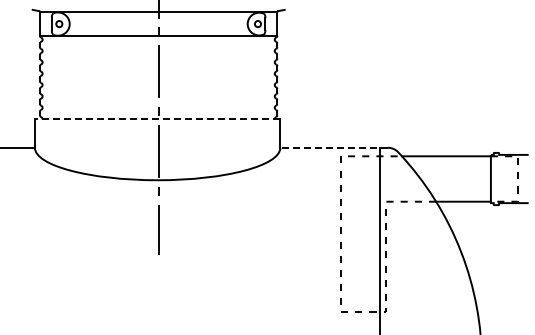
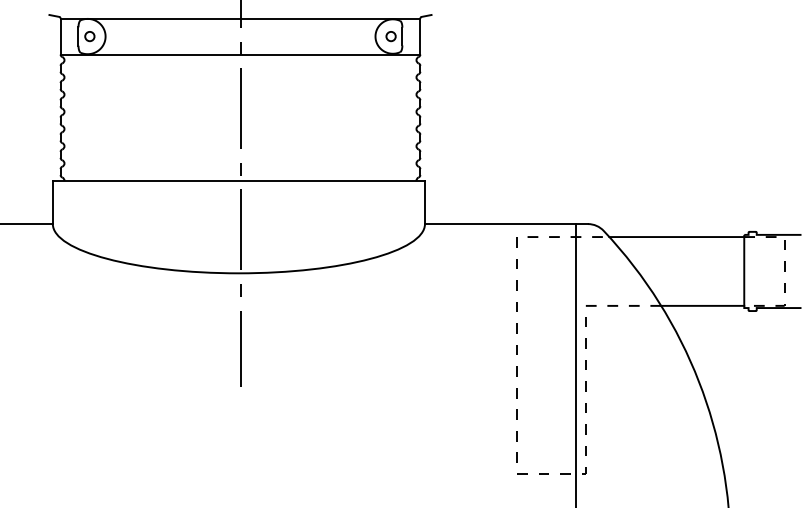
line: (157, 119) -> (238, 181), dashed -> solid
line: (334, 147) -> (507, 223), dashed -> solid

